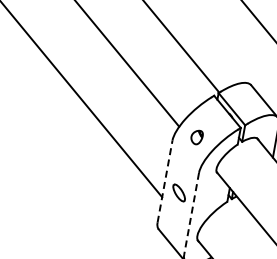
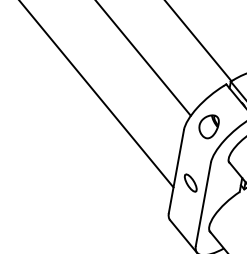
part: (196, 137) -> (208, 126), size x1.67
line: (165, 181) -> (176, 171), dashed -> solid
line: (191, 213) -> (203, 203), dashed -> solid

